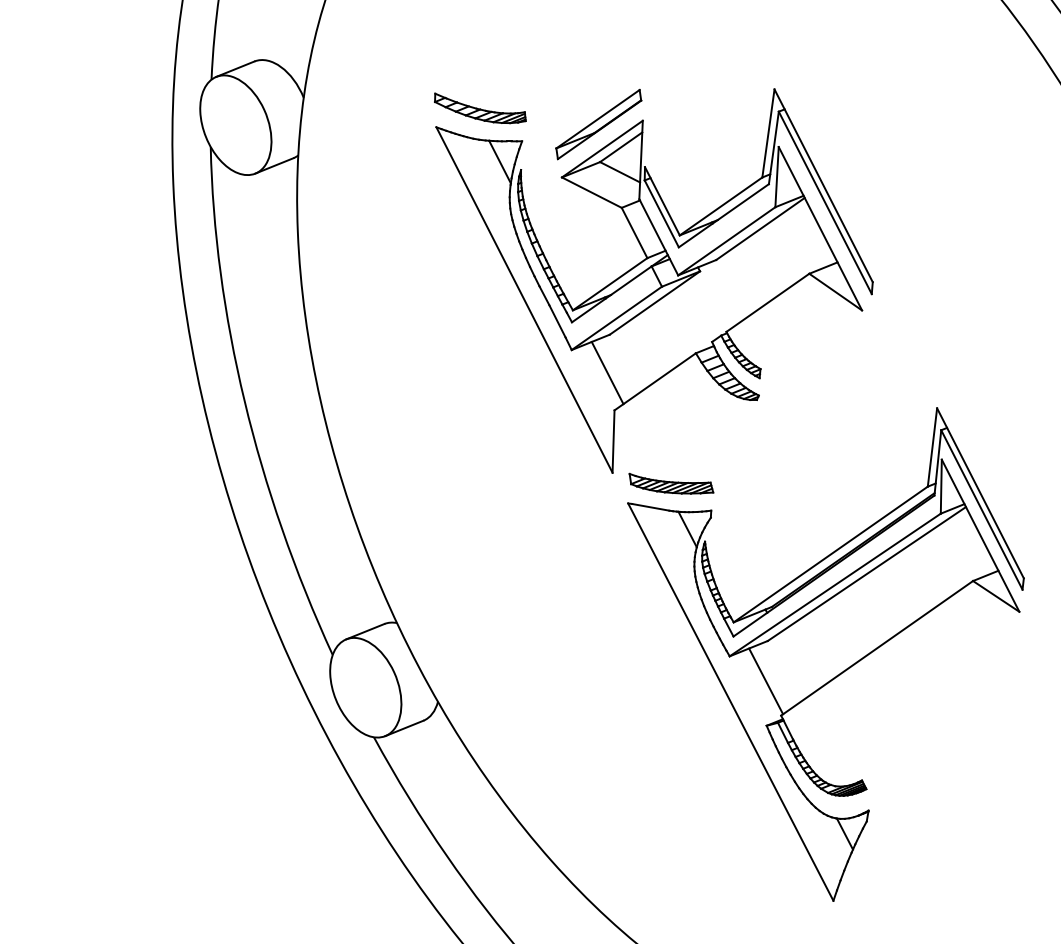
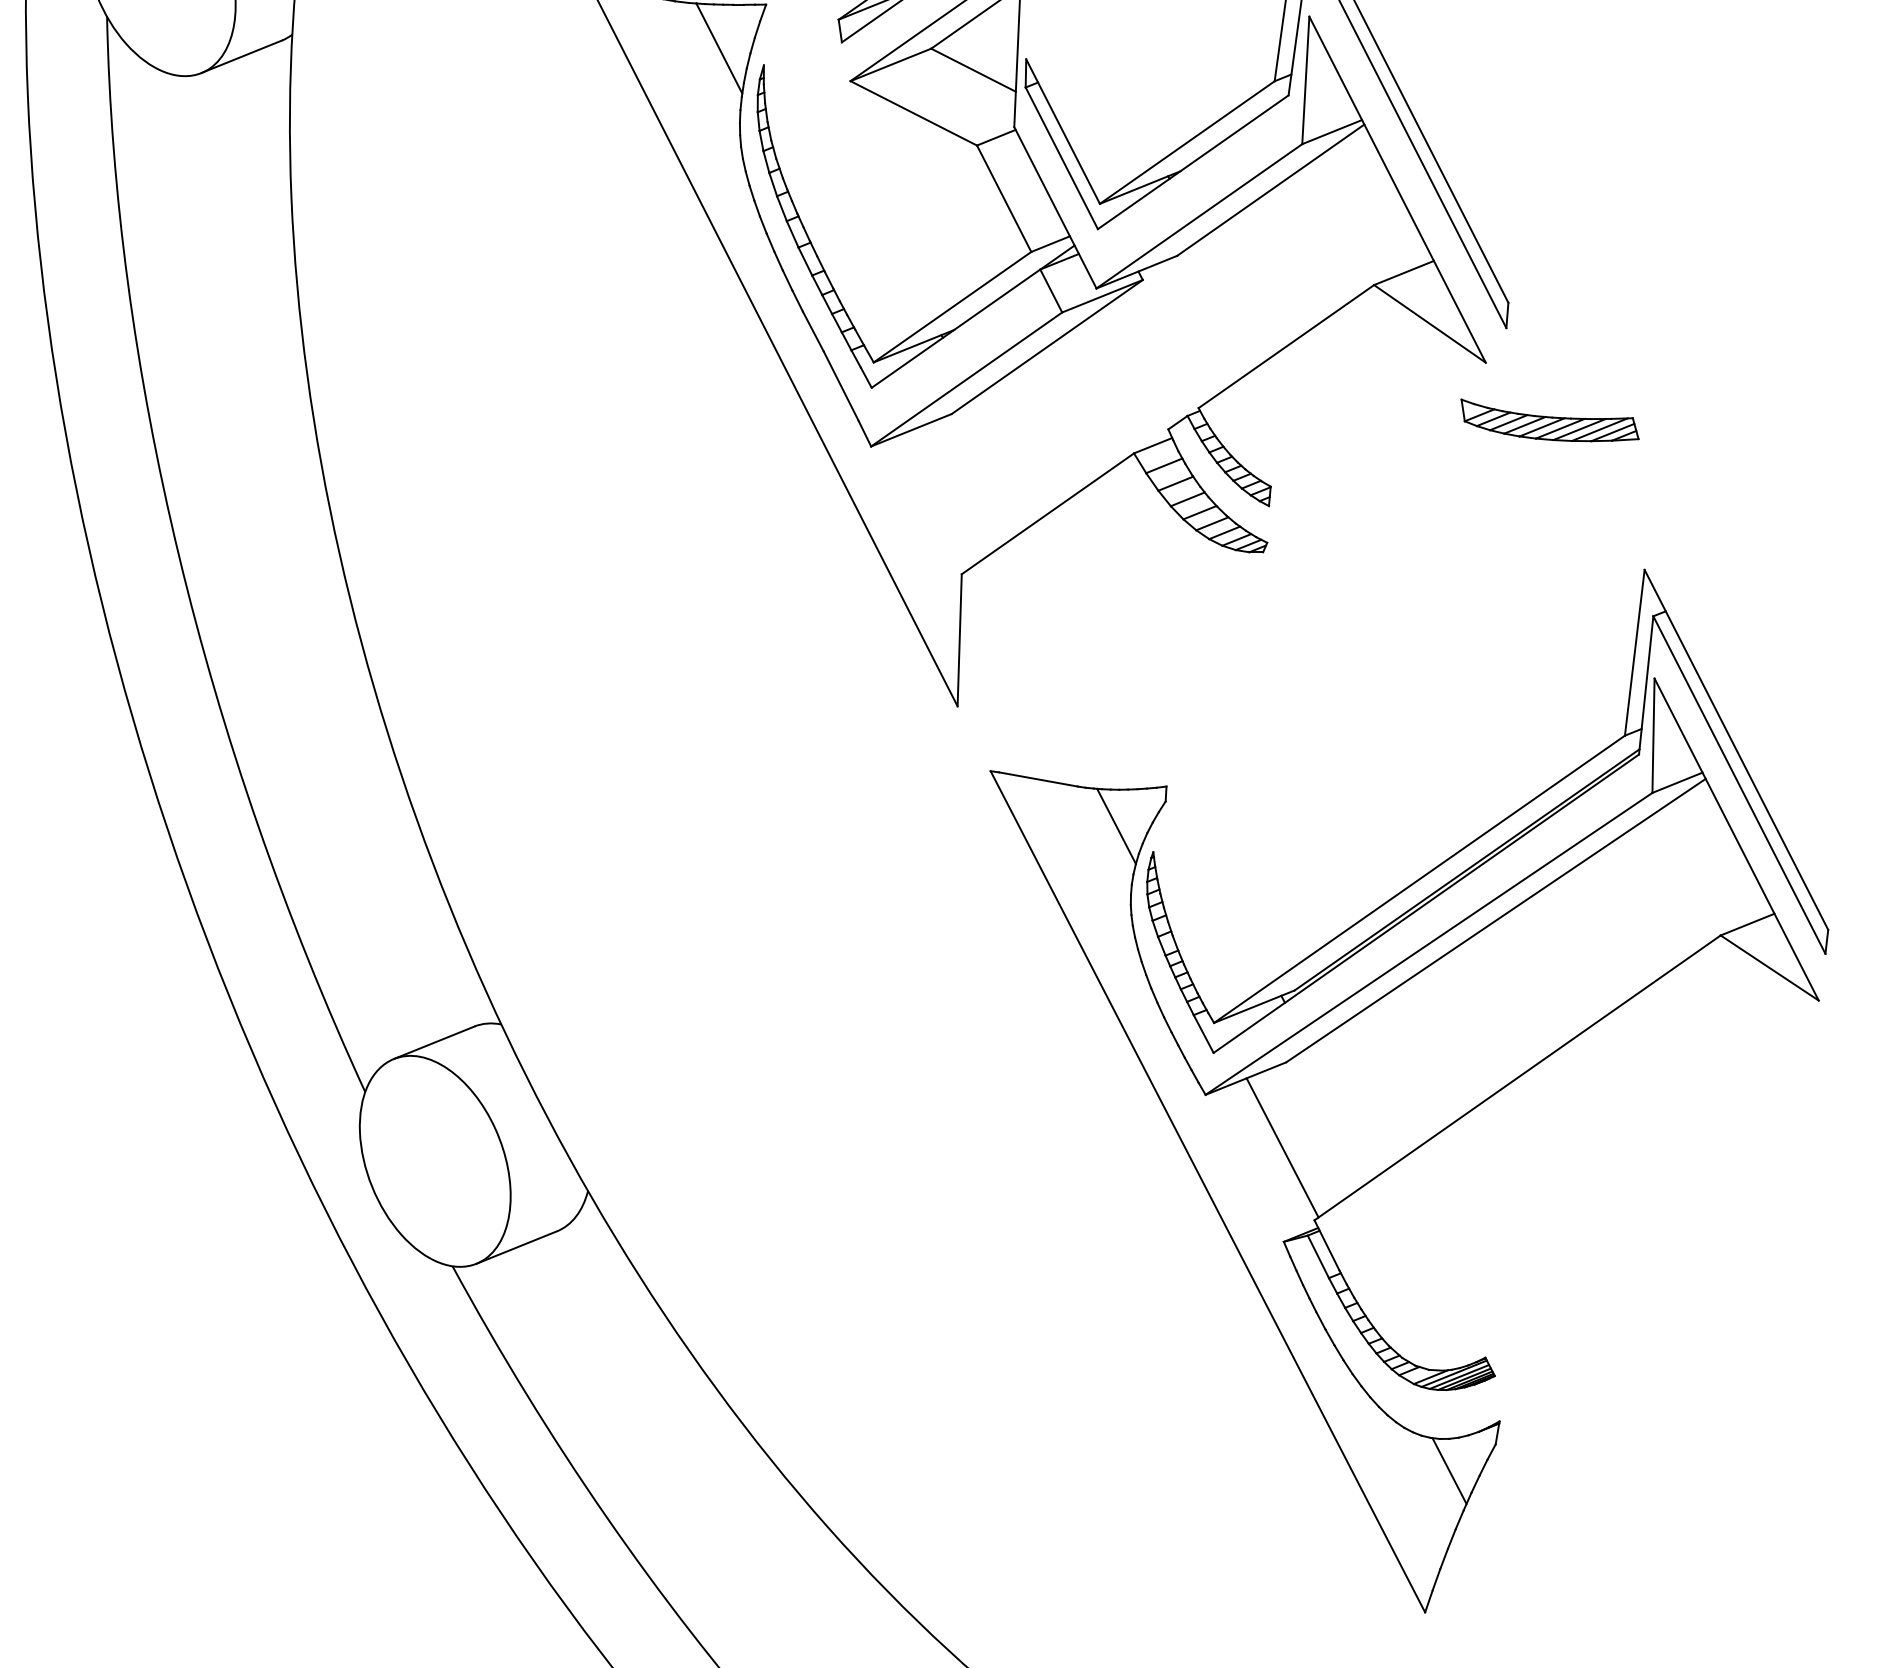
line: (607, 372) -> (946, 494), removed
part: (671, 483) -> (1550, 419), moved

